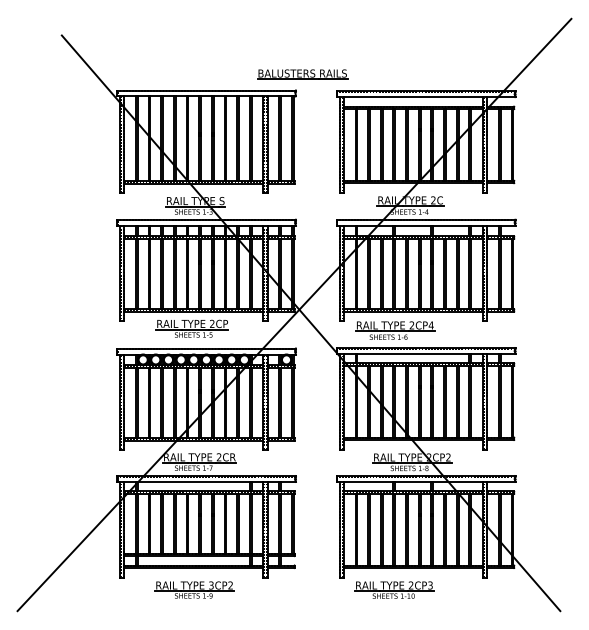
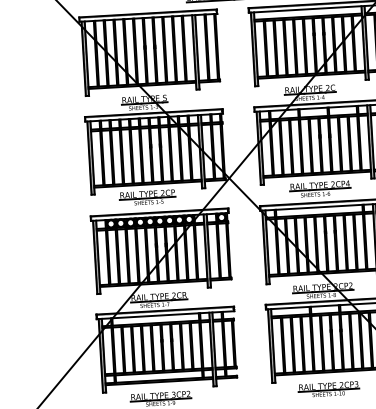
part: (395, 330) -> (320, 189), moved
part: (394, 589) -> (328, 388), moved

